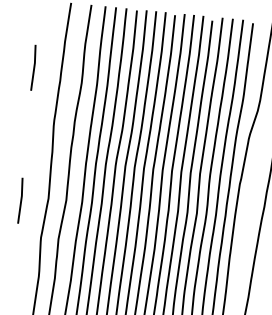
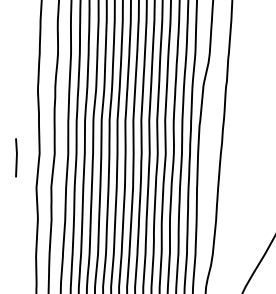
line: (33, 67) -> (16, 44), removed

